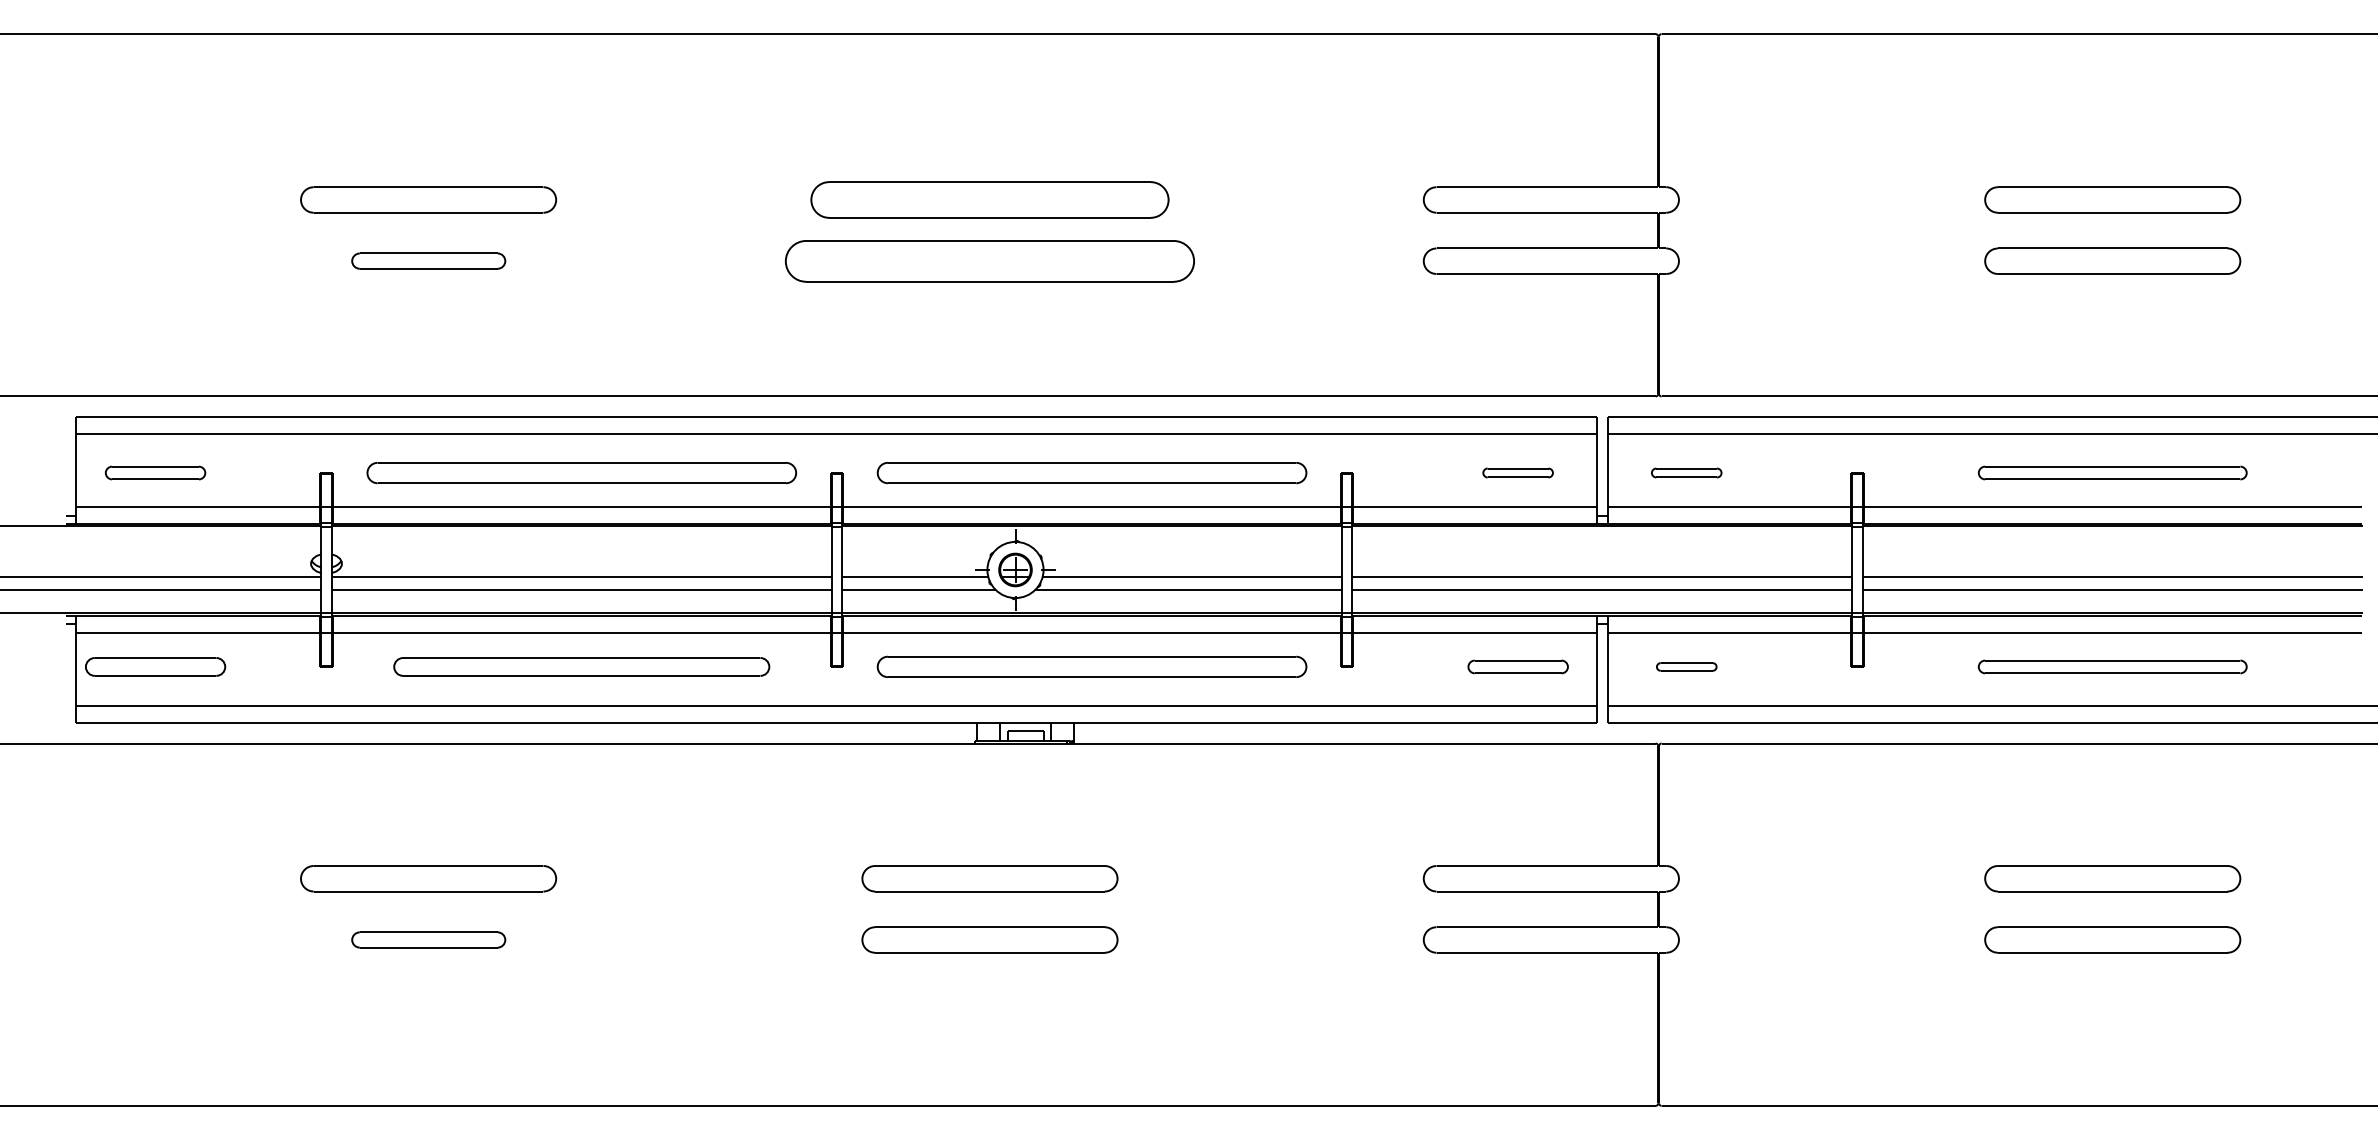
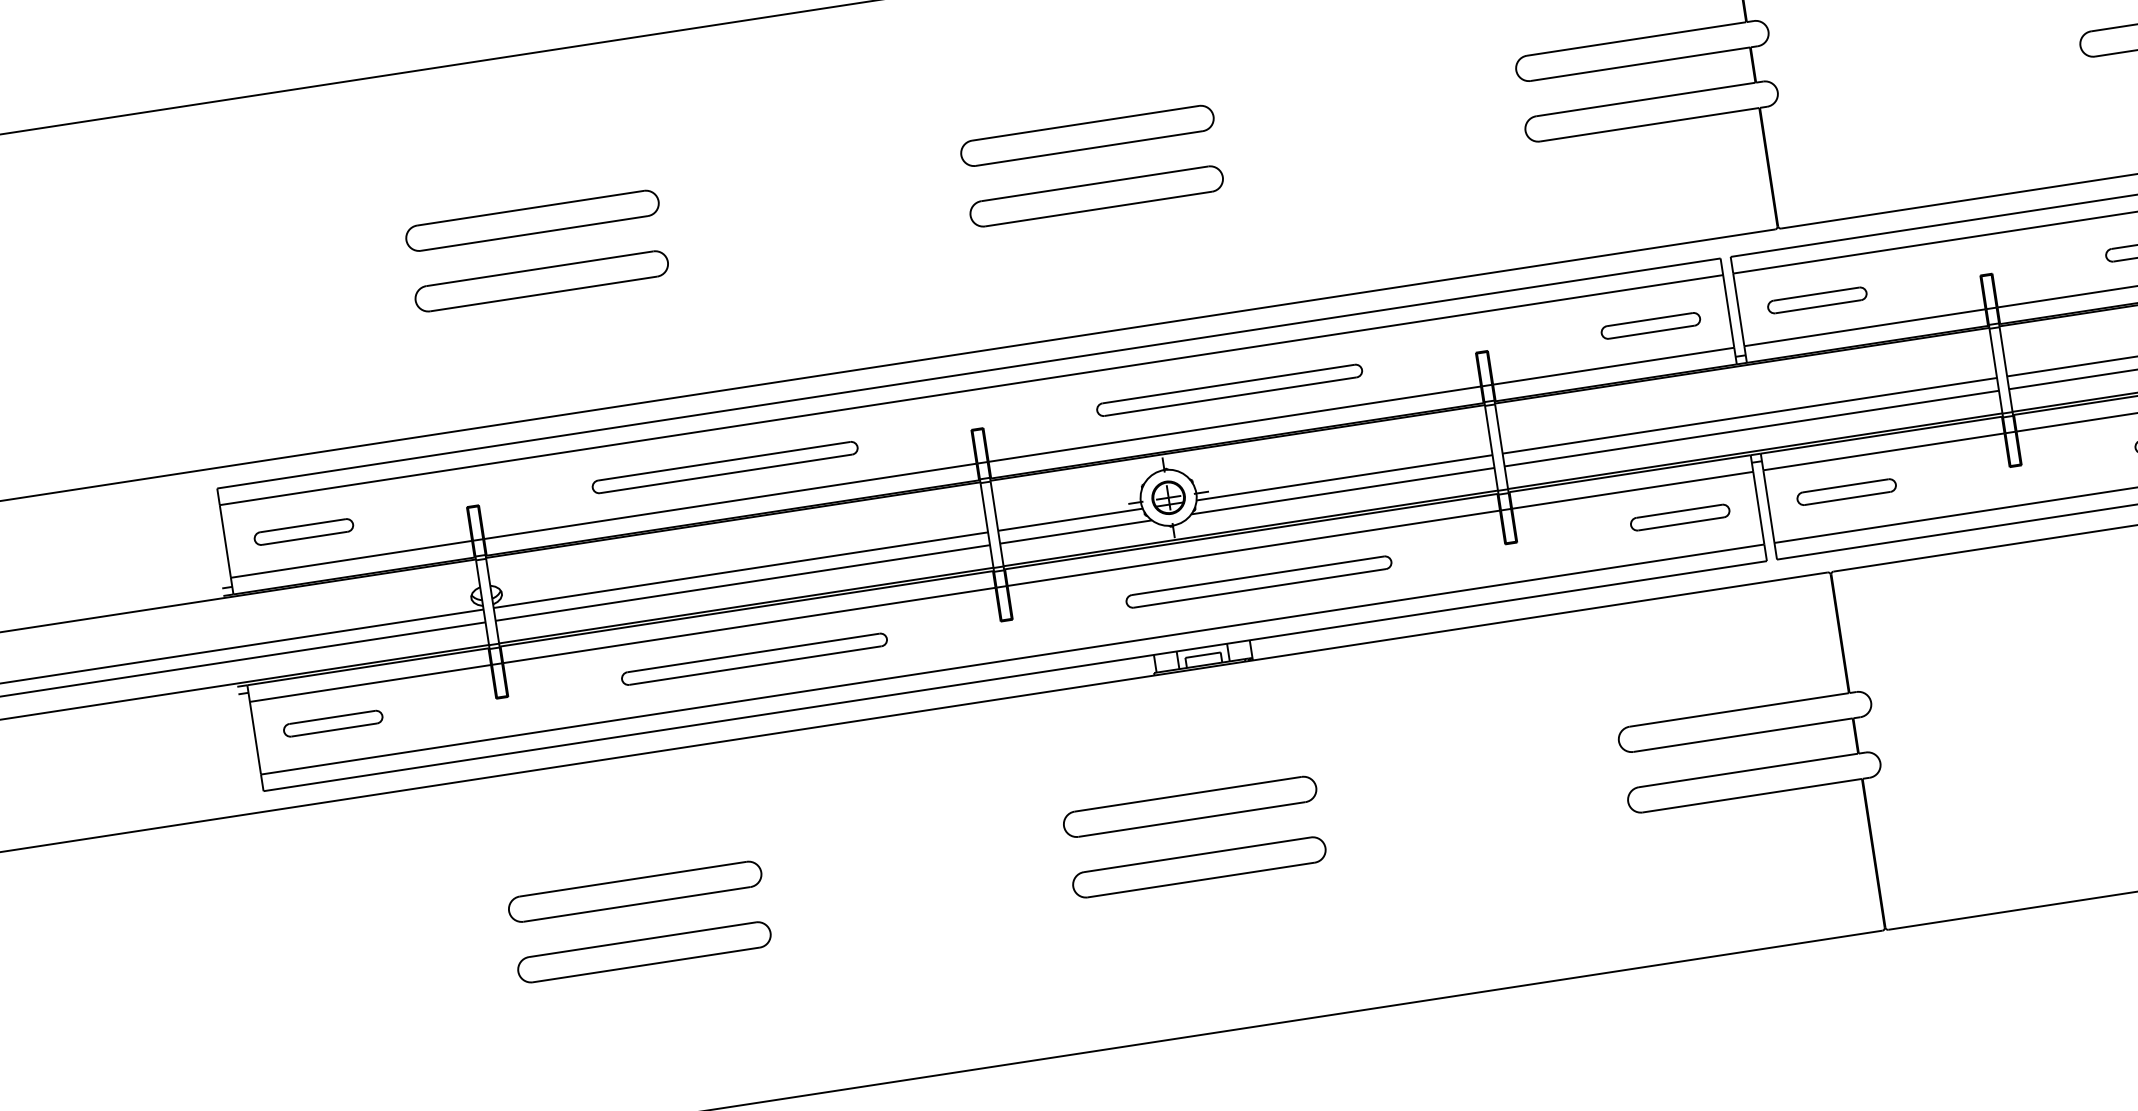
part: (989, 199) -> (1086, 135), size x0.71
part: (428, 260) -> (541, 280), size x1.67
part: (989, 260) -> (1096, 195), size x0.62
part: (581, 472) -> (724, 467), size x0.62
part: (1091, 472) -> (1229, 389), size x0.62
part: (1517, 472) -> (1650, 325), size x1.43
part: (1686, 472) -> (1817, 299), size x1.43
part: (155, 666) -> (333, 723), size x0.71
part: (581, 666) -> (754, 658), size x0.71
part: (1091, 666) -> (1258, 581), size x0.62
part: (1686, 666) -> (1846, 491), size x1.67
part: (428, 939) -> (644, 951), size x1.67

